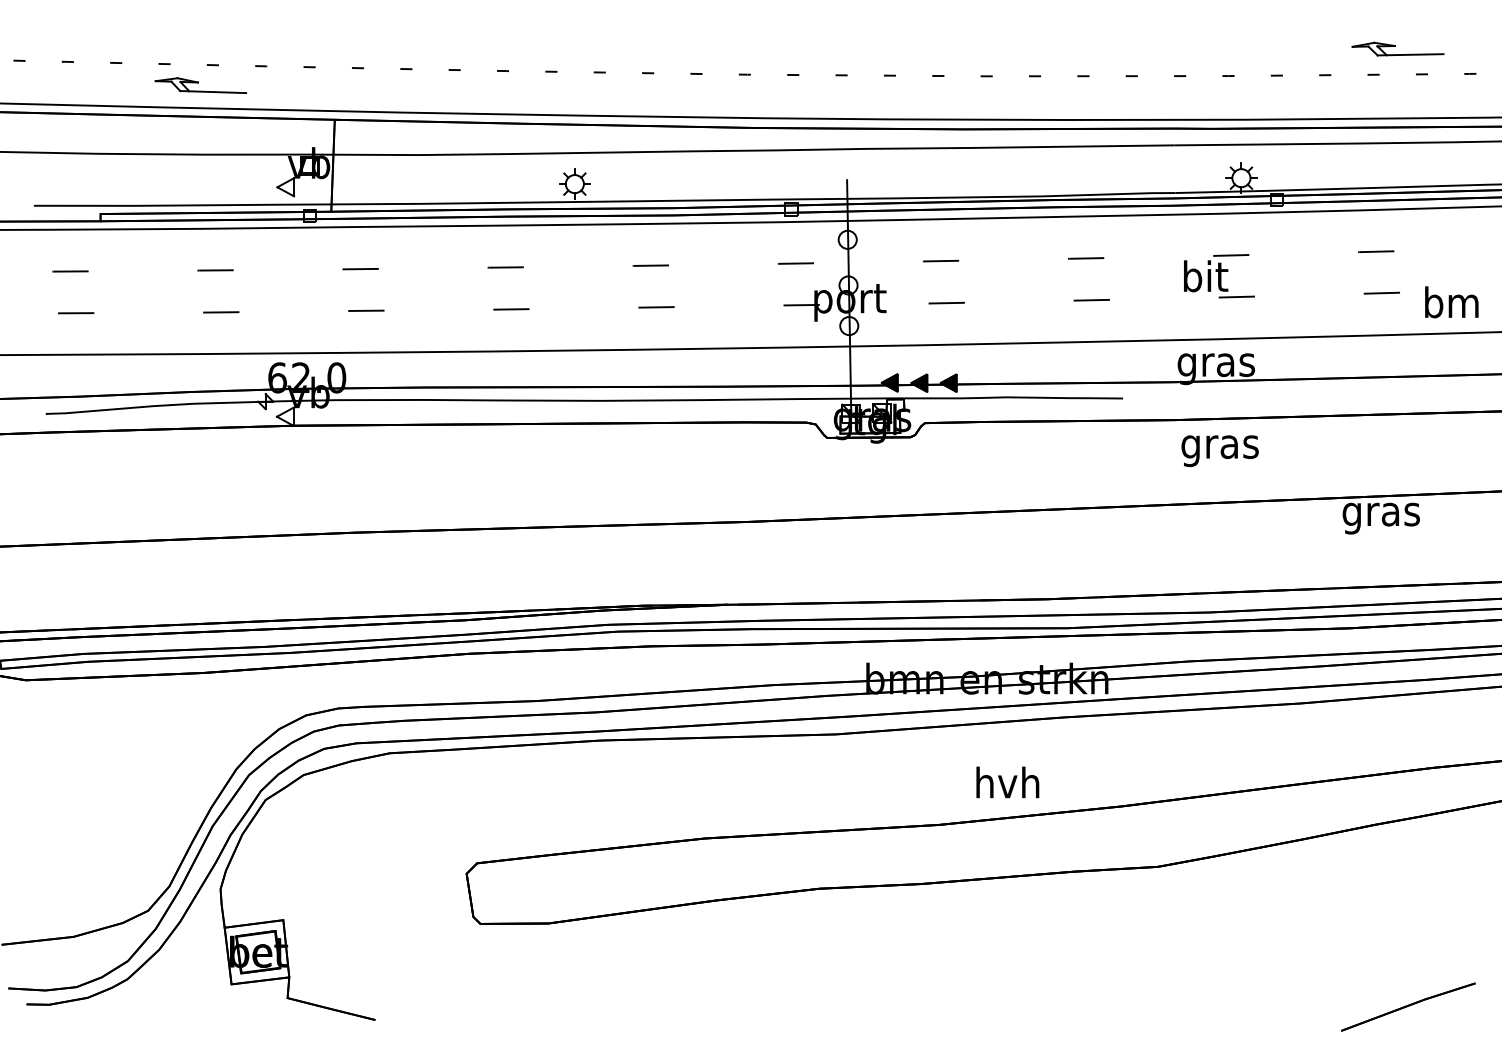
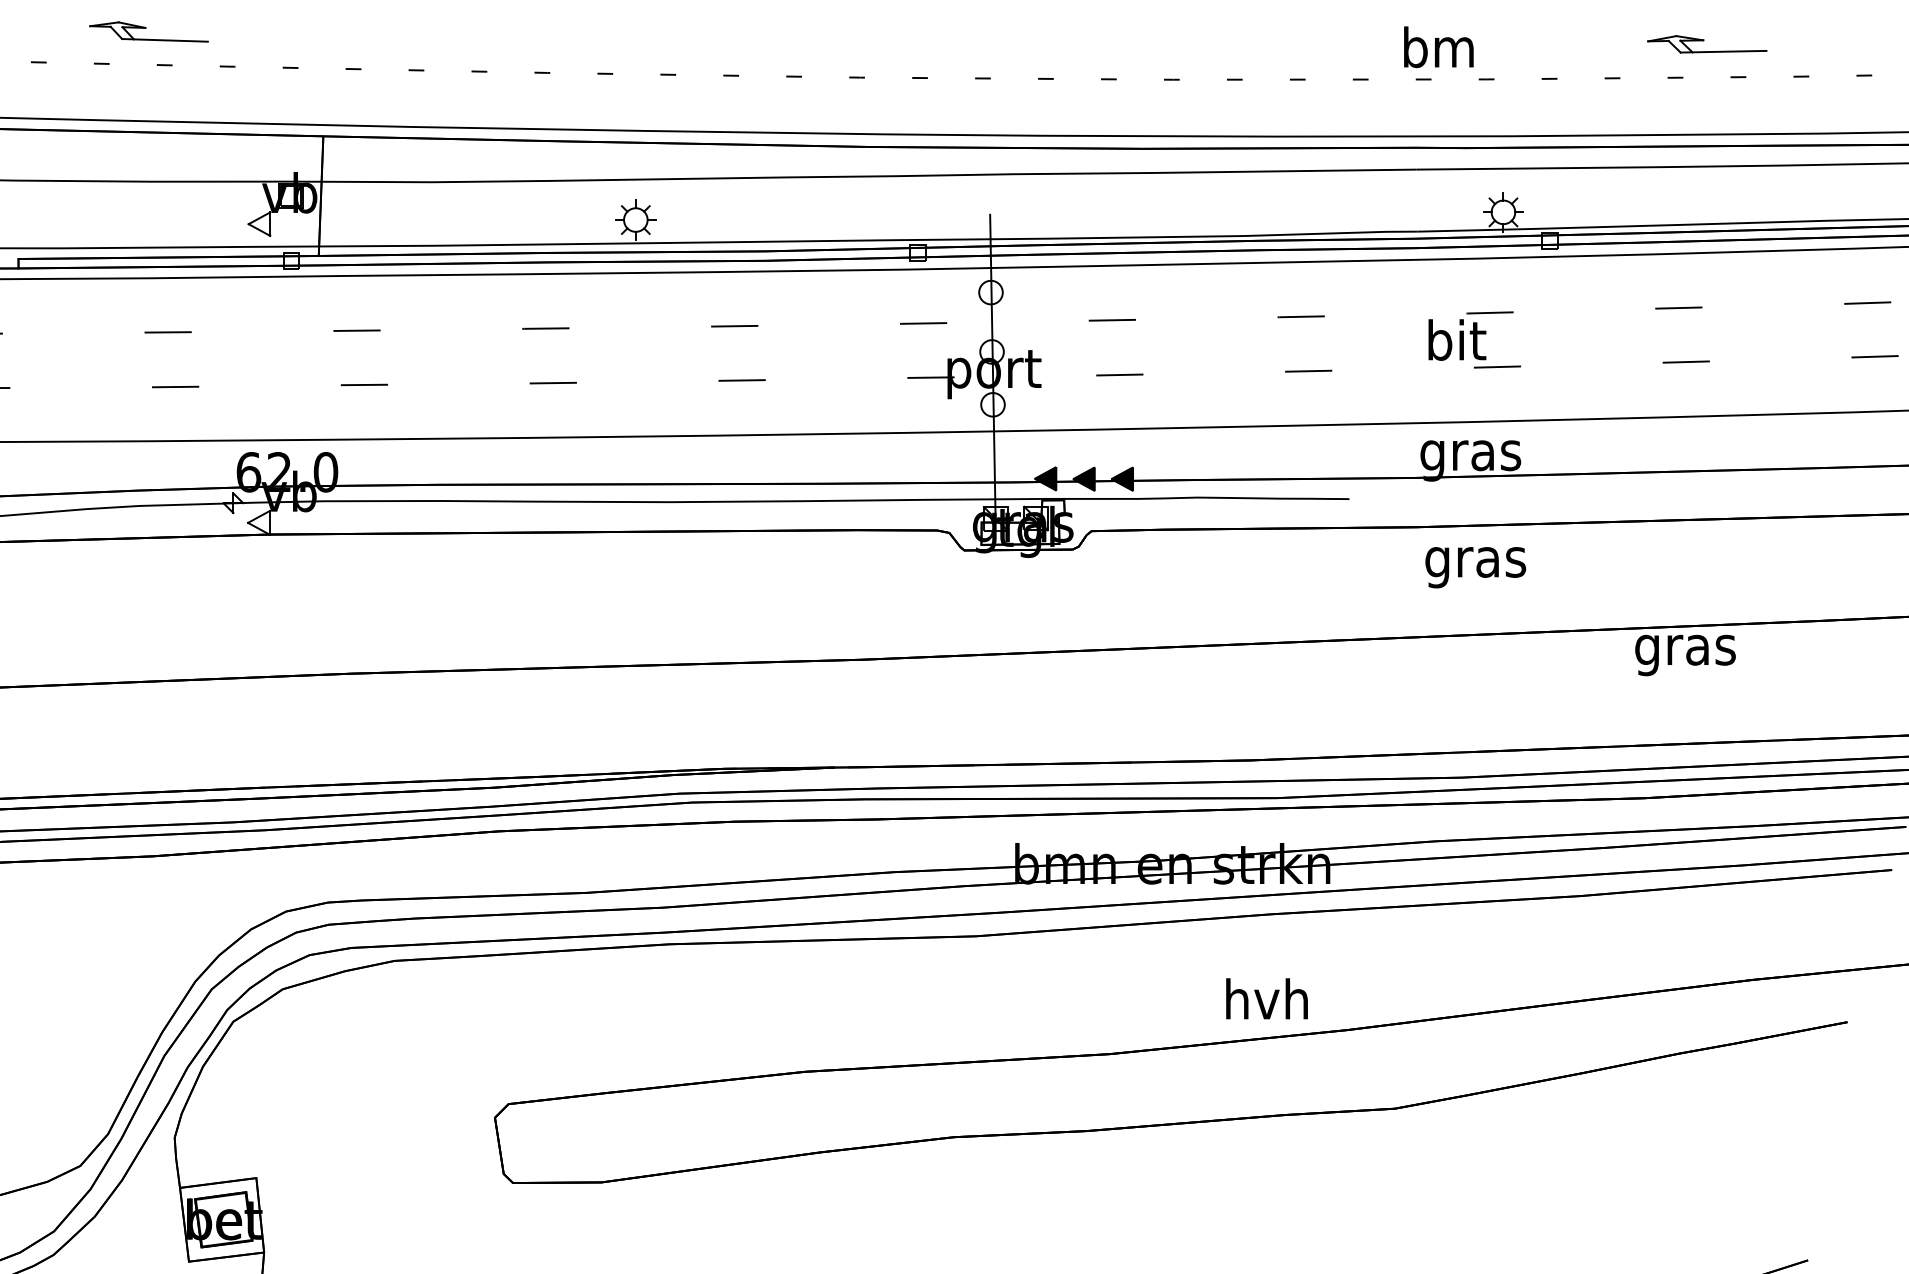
part: (200, 85) -> (148, 31), moved
text: (1451, 302) -> (1438, 47), moved
text: (1007, 782) -> (1266, 998), moved

